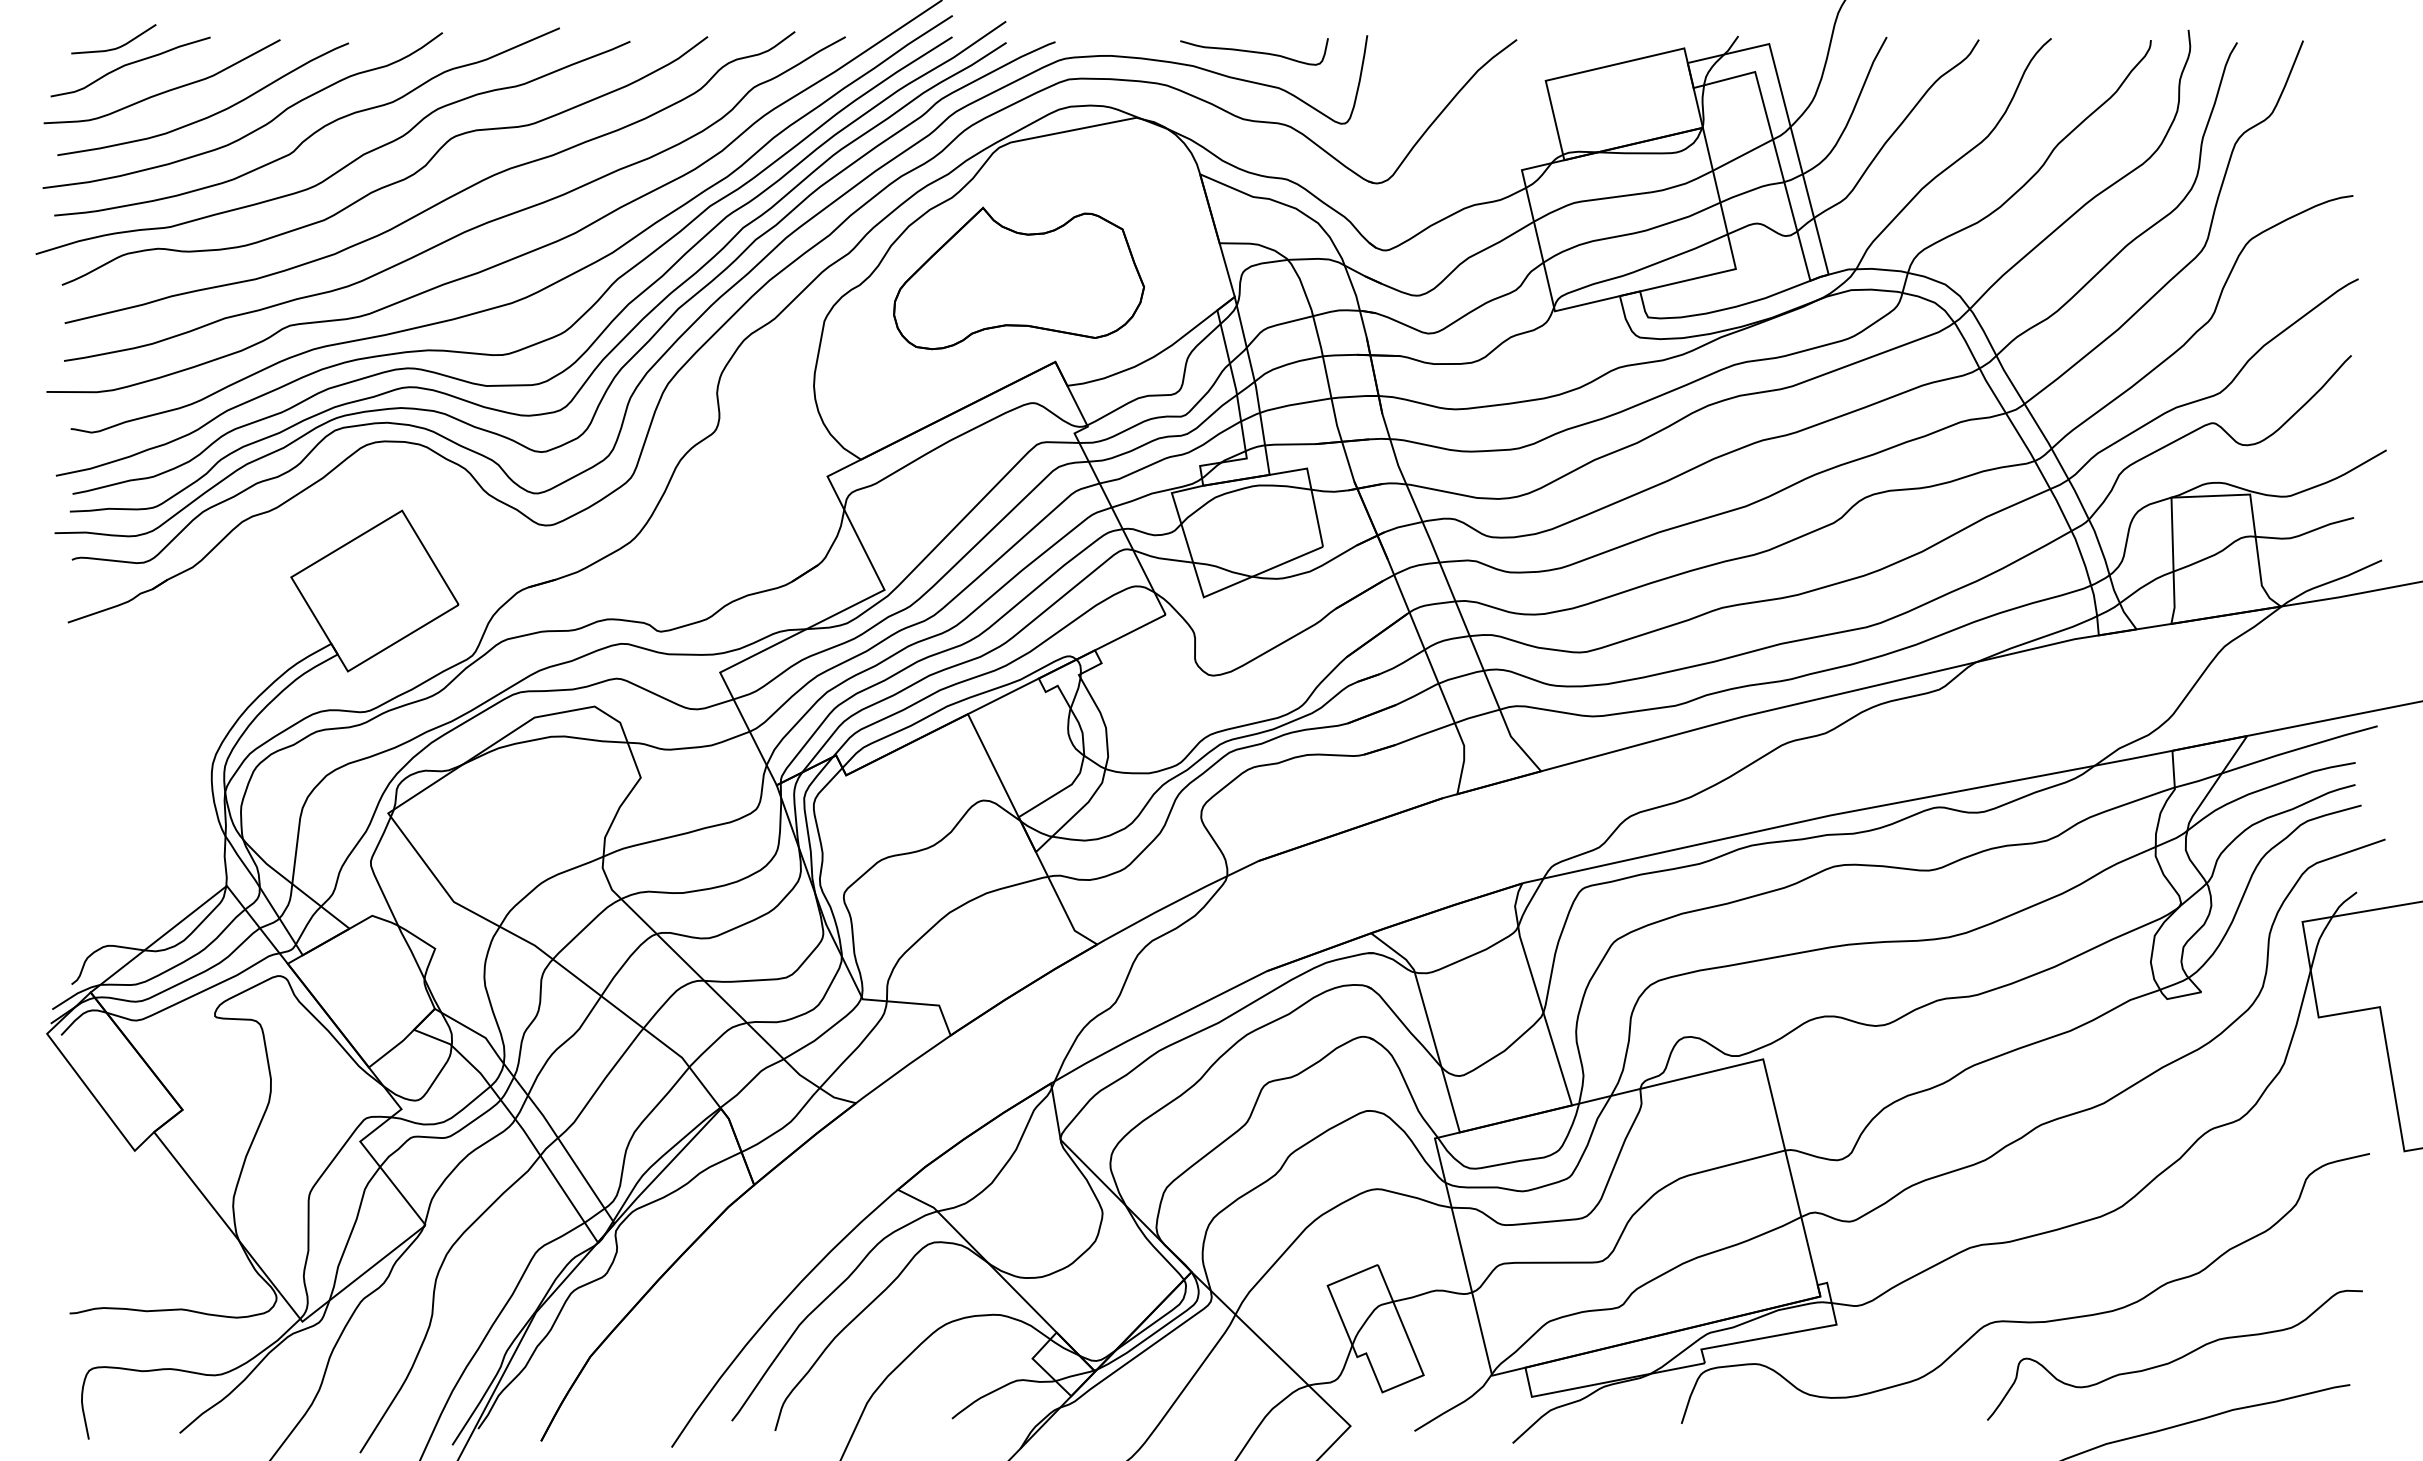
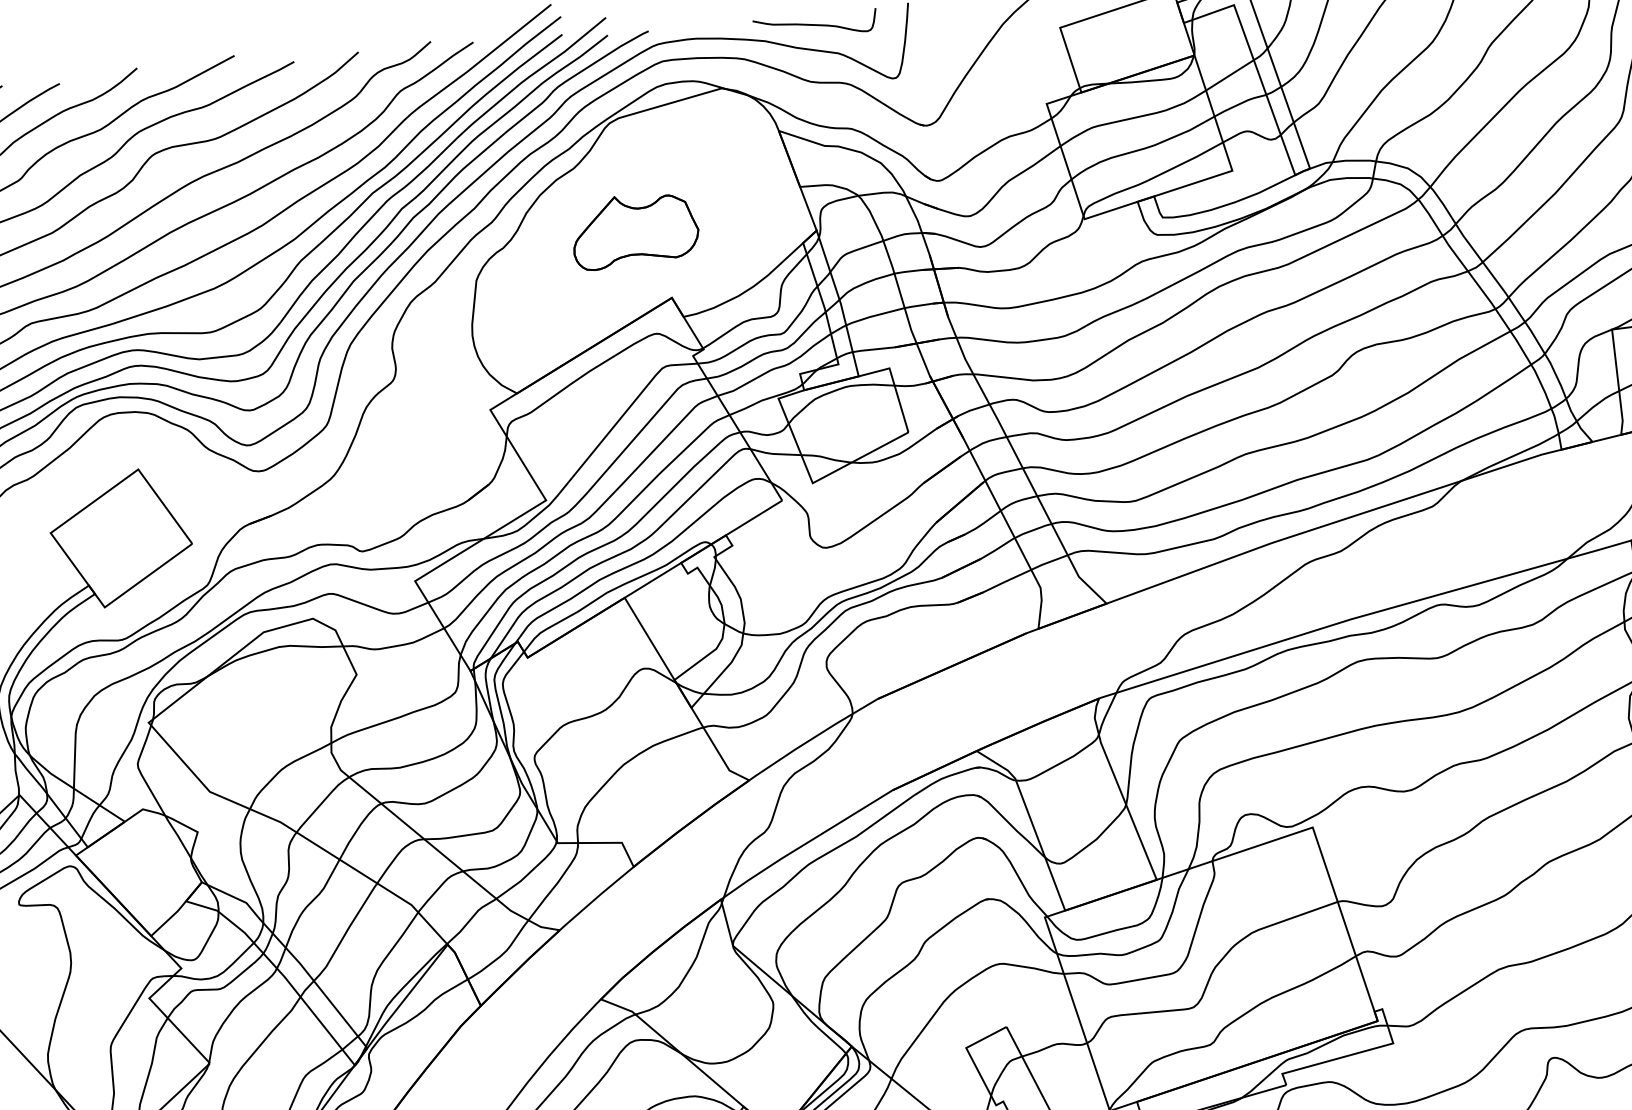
part: (1018, 278) -> (635, 230), size x0.6

